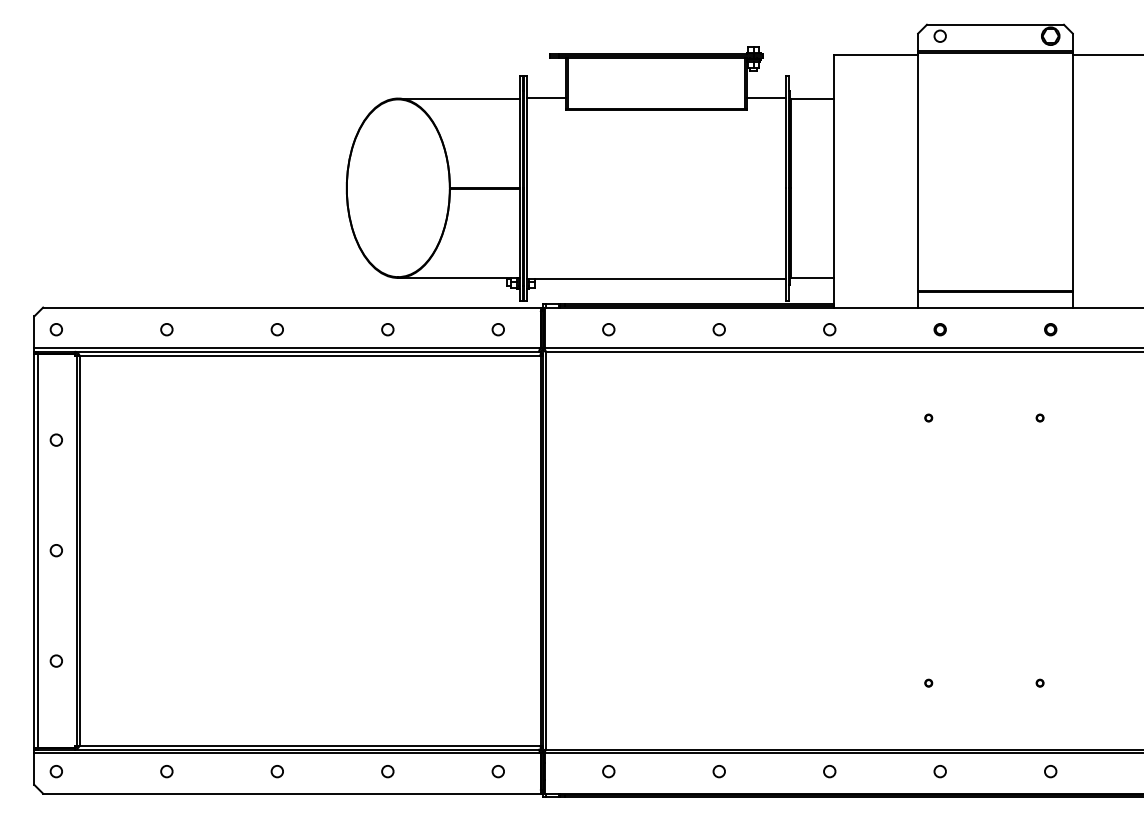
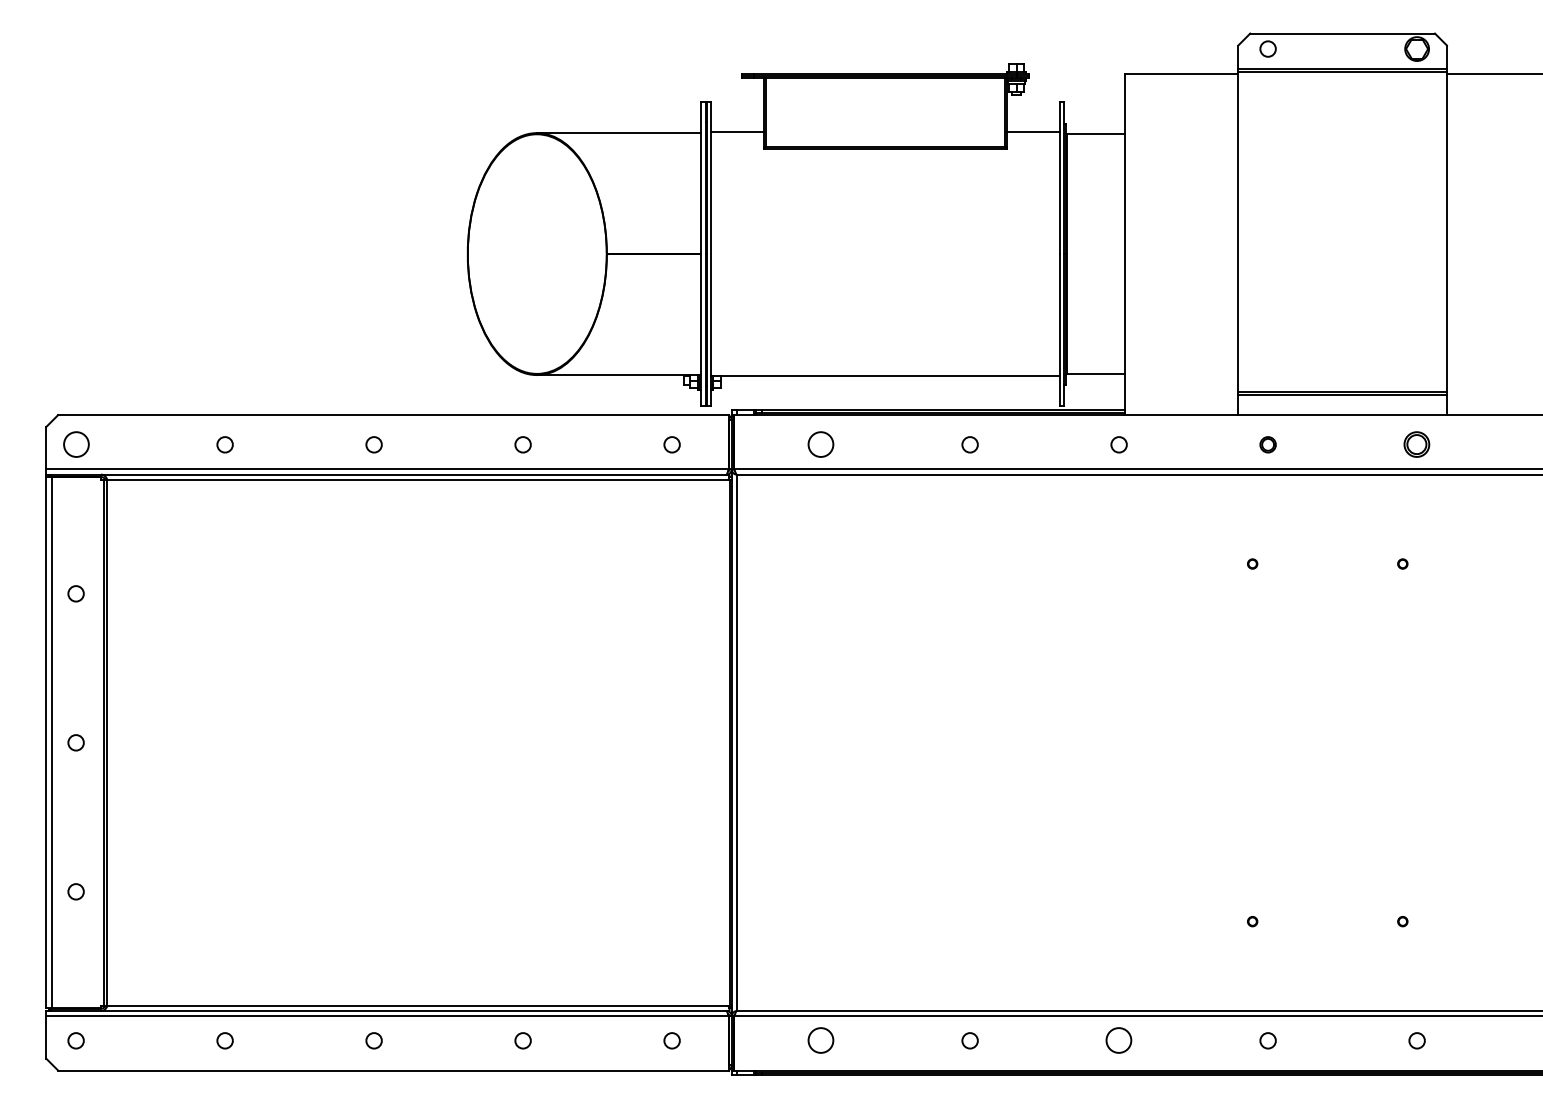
circle: (55, 329) -> (74, 444), size x1.6
circle: (608, 329) -> (820, 444), size x1.6
part: (1050, 329) -> (1416, 444), size x1.6
circle: (608, 771) -> (820, 1040), size x1.6
circle: (829, 771) -> (1118, 1040), size x1.6

